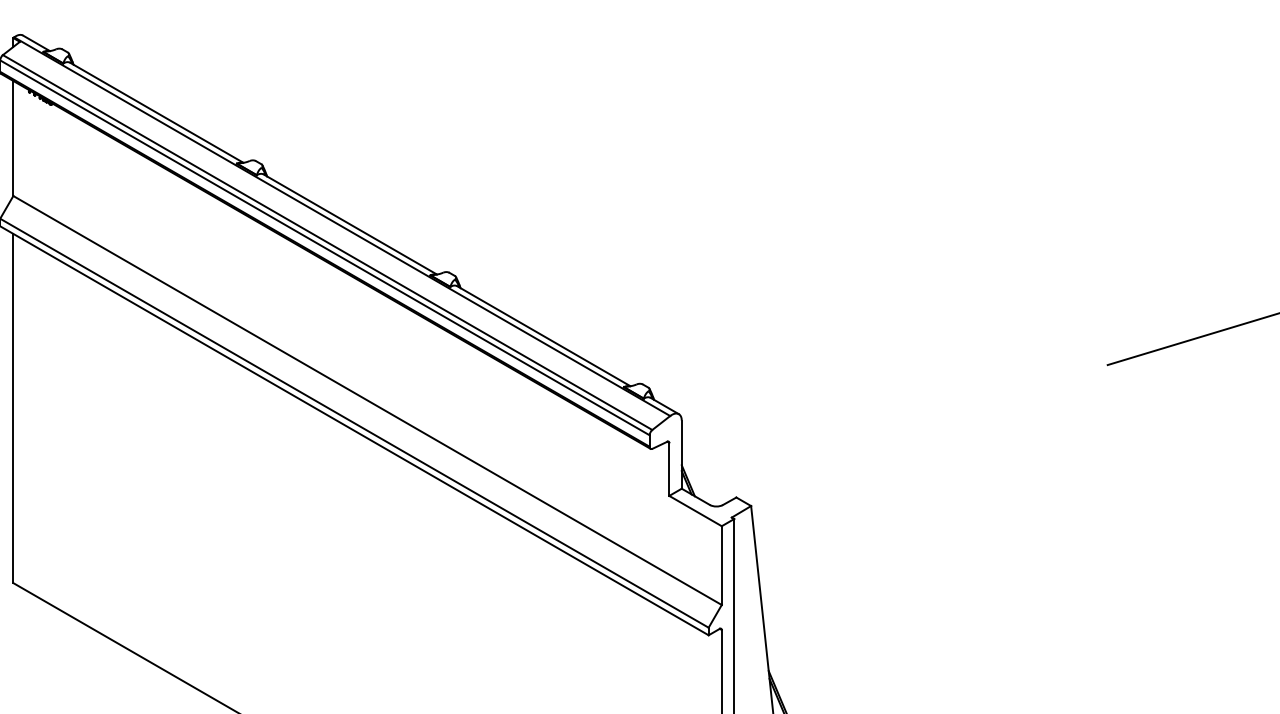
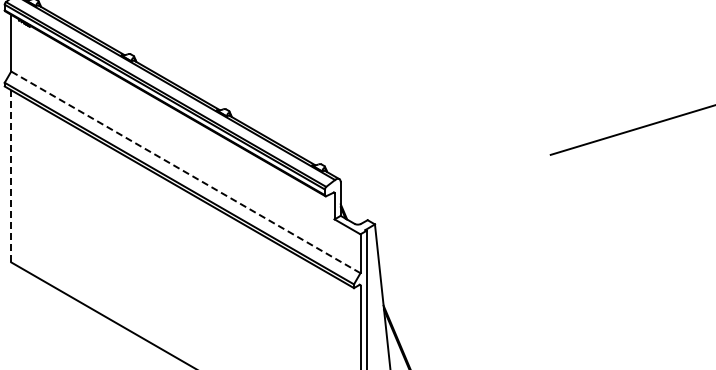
line: (366, 400) -> (185, 172), solid -> dashed
line: (13, 408) -> (11, 176), solid -> dashed

